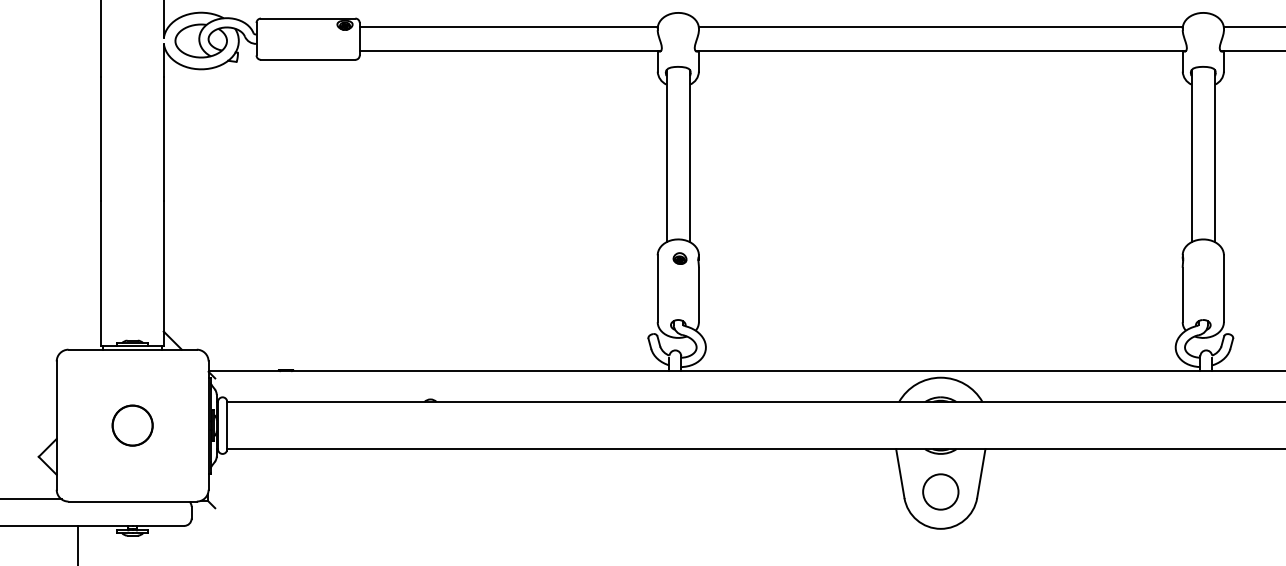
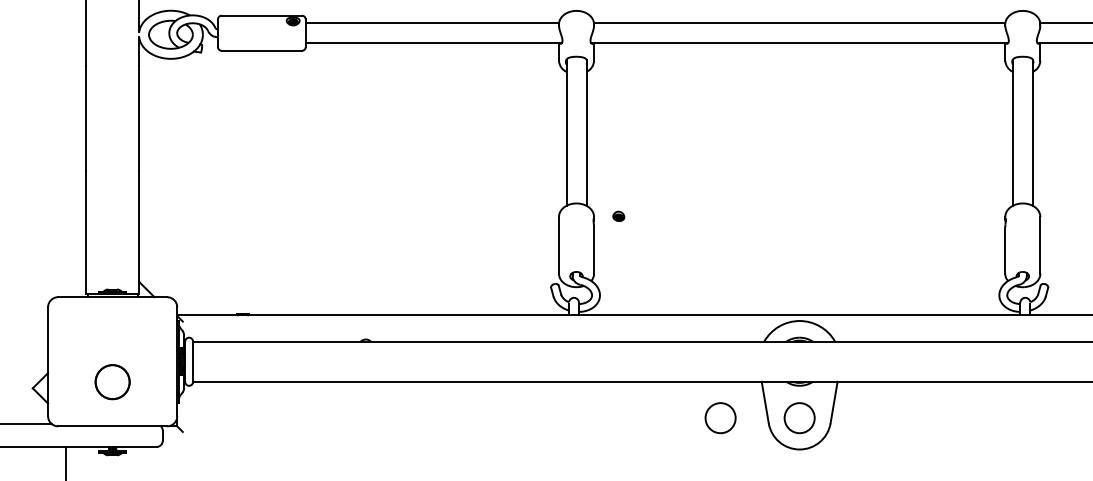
part: (679, 258) -> (618, 216), moved
circle: (132, 425) -> (112, 382), moved
circle: (847, 491) -> (720, 417), added

